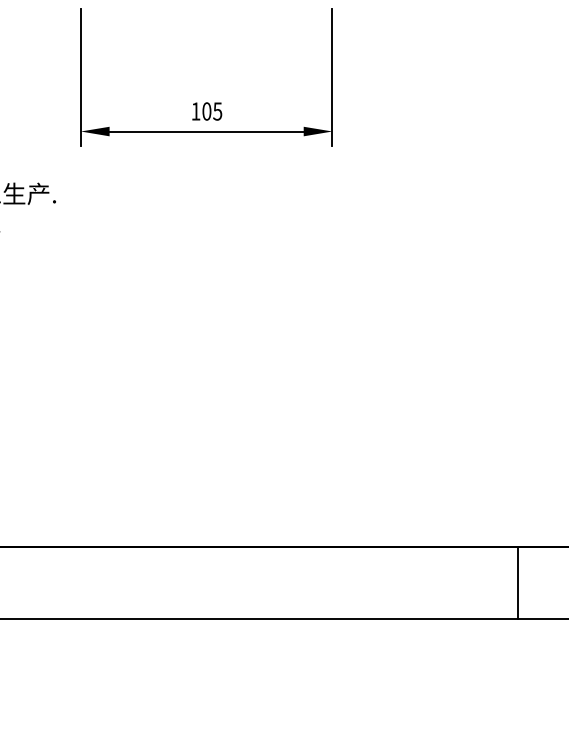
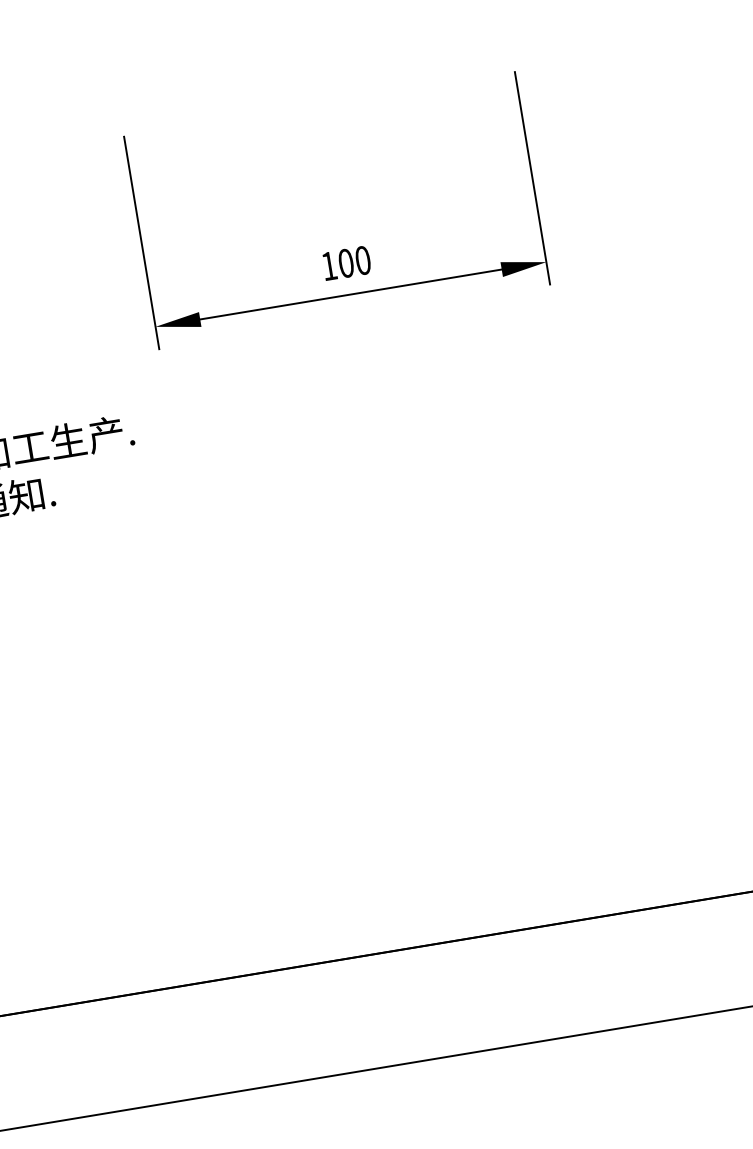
text: (217, 111) -> (362, 260), 105 -> 100

